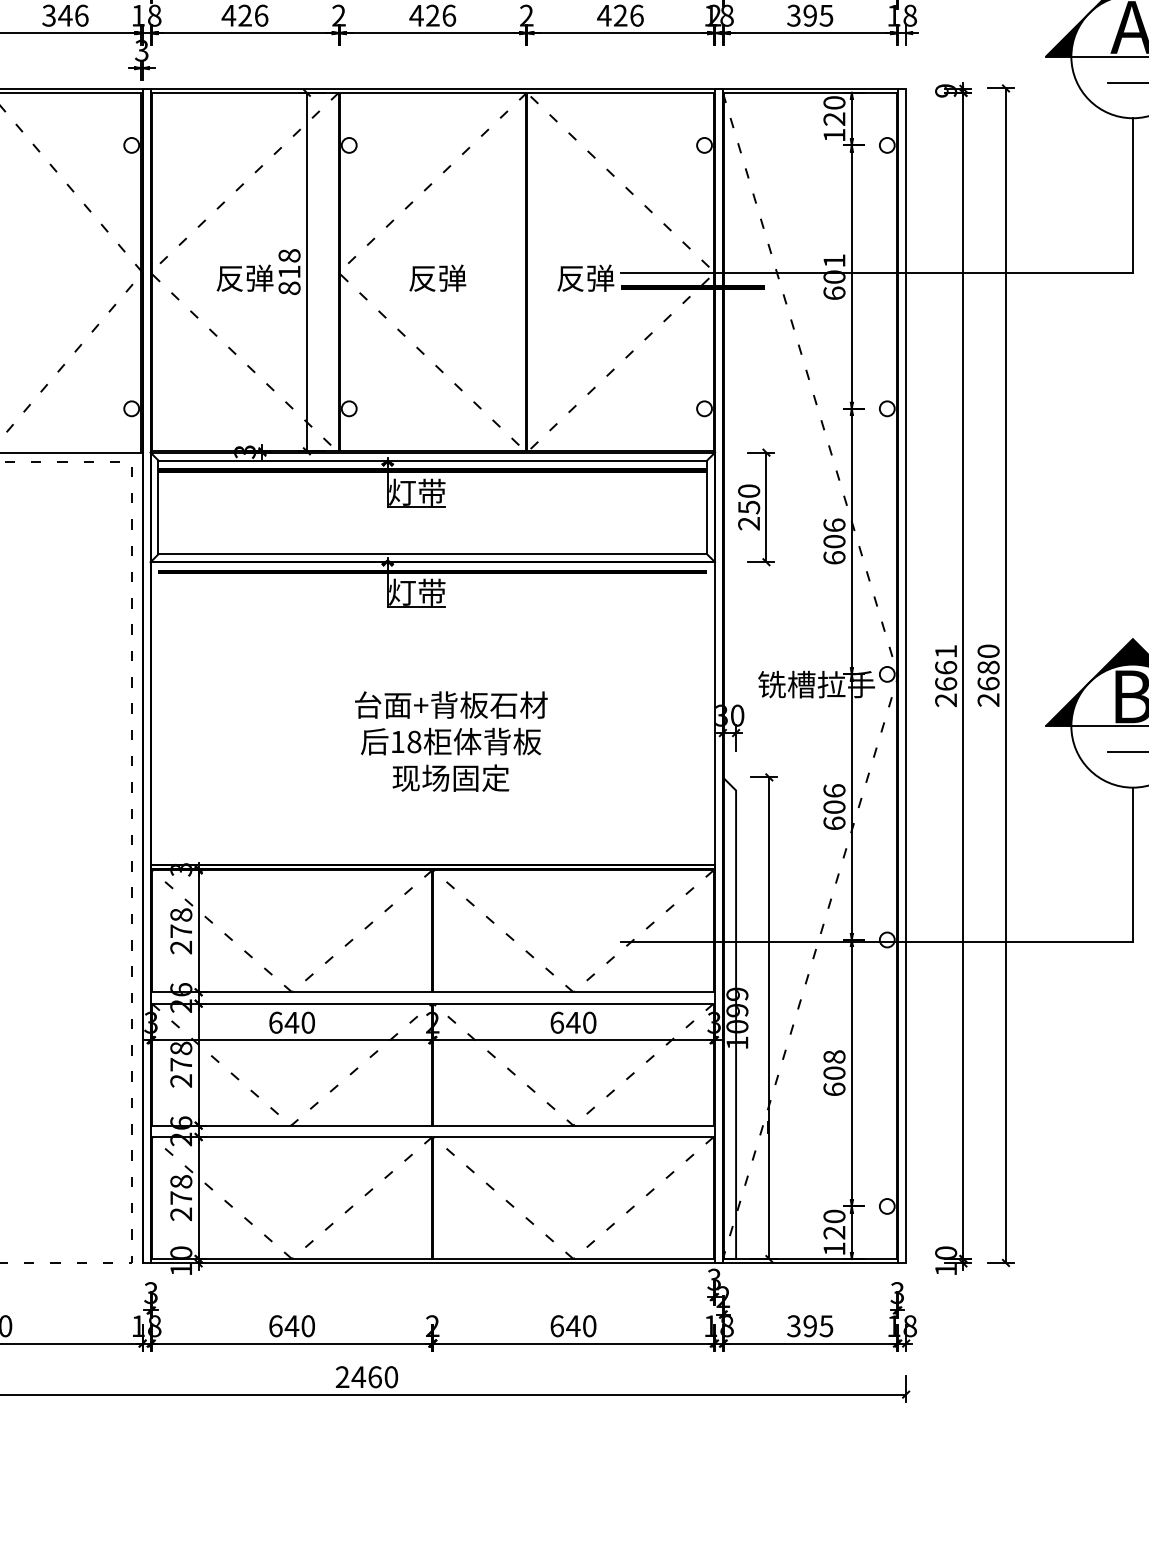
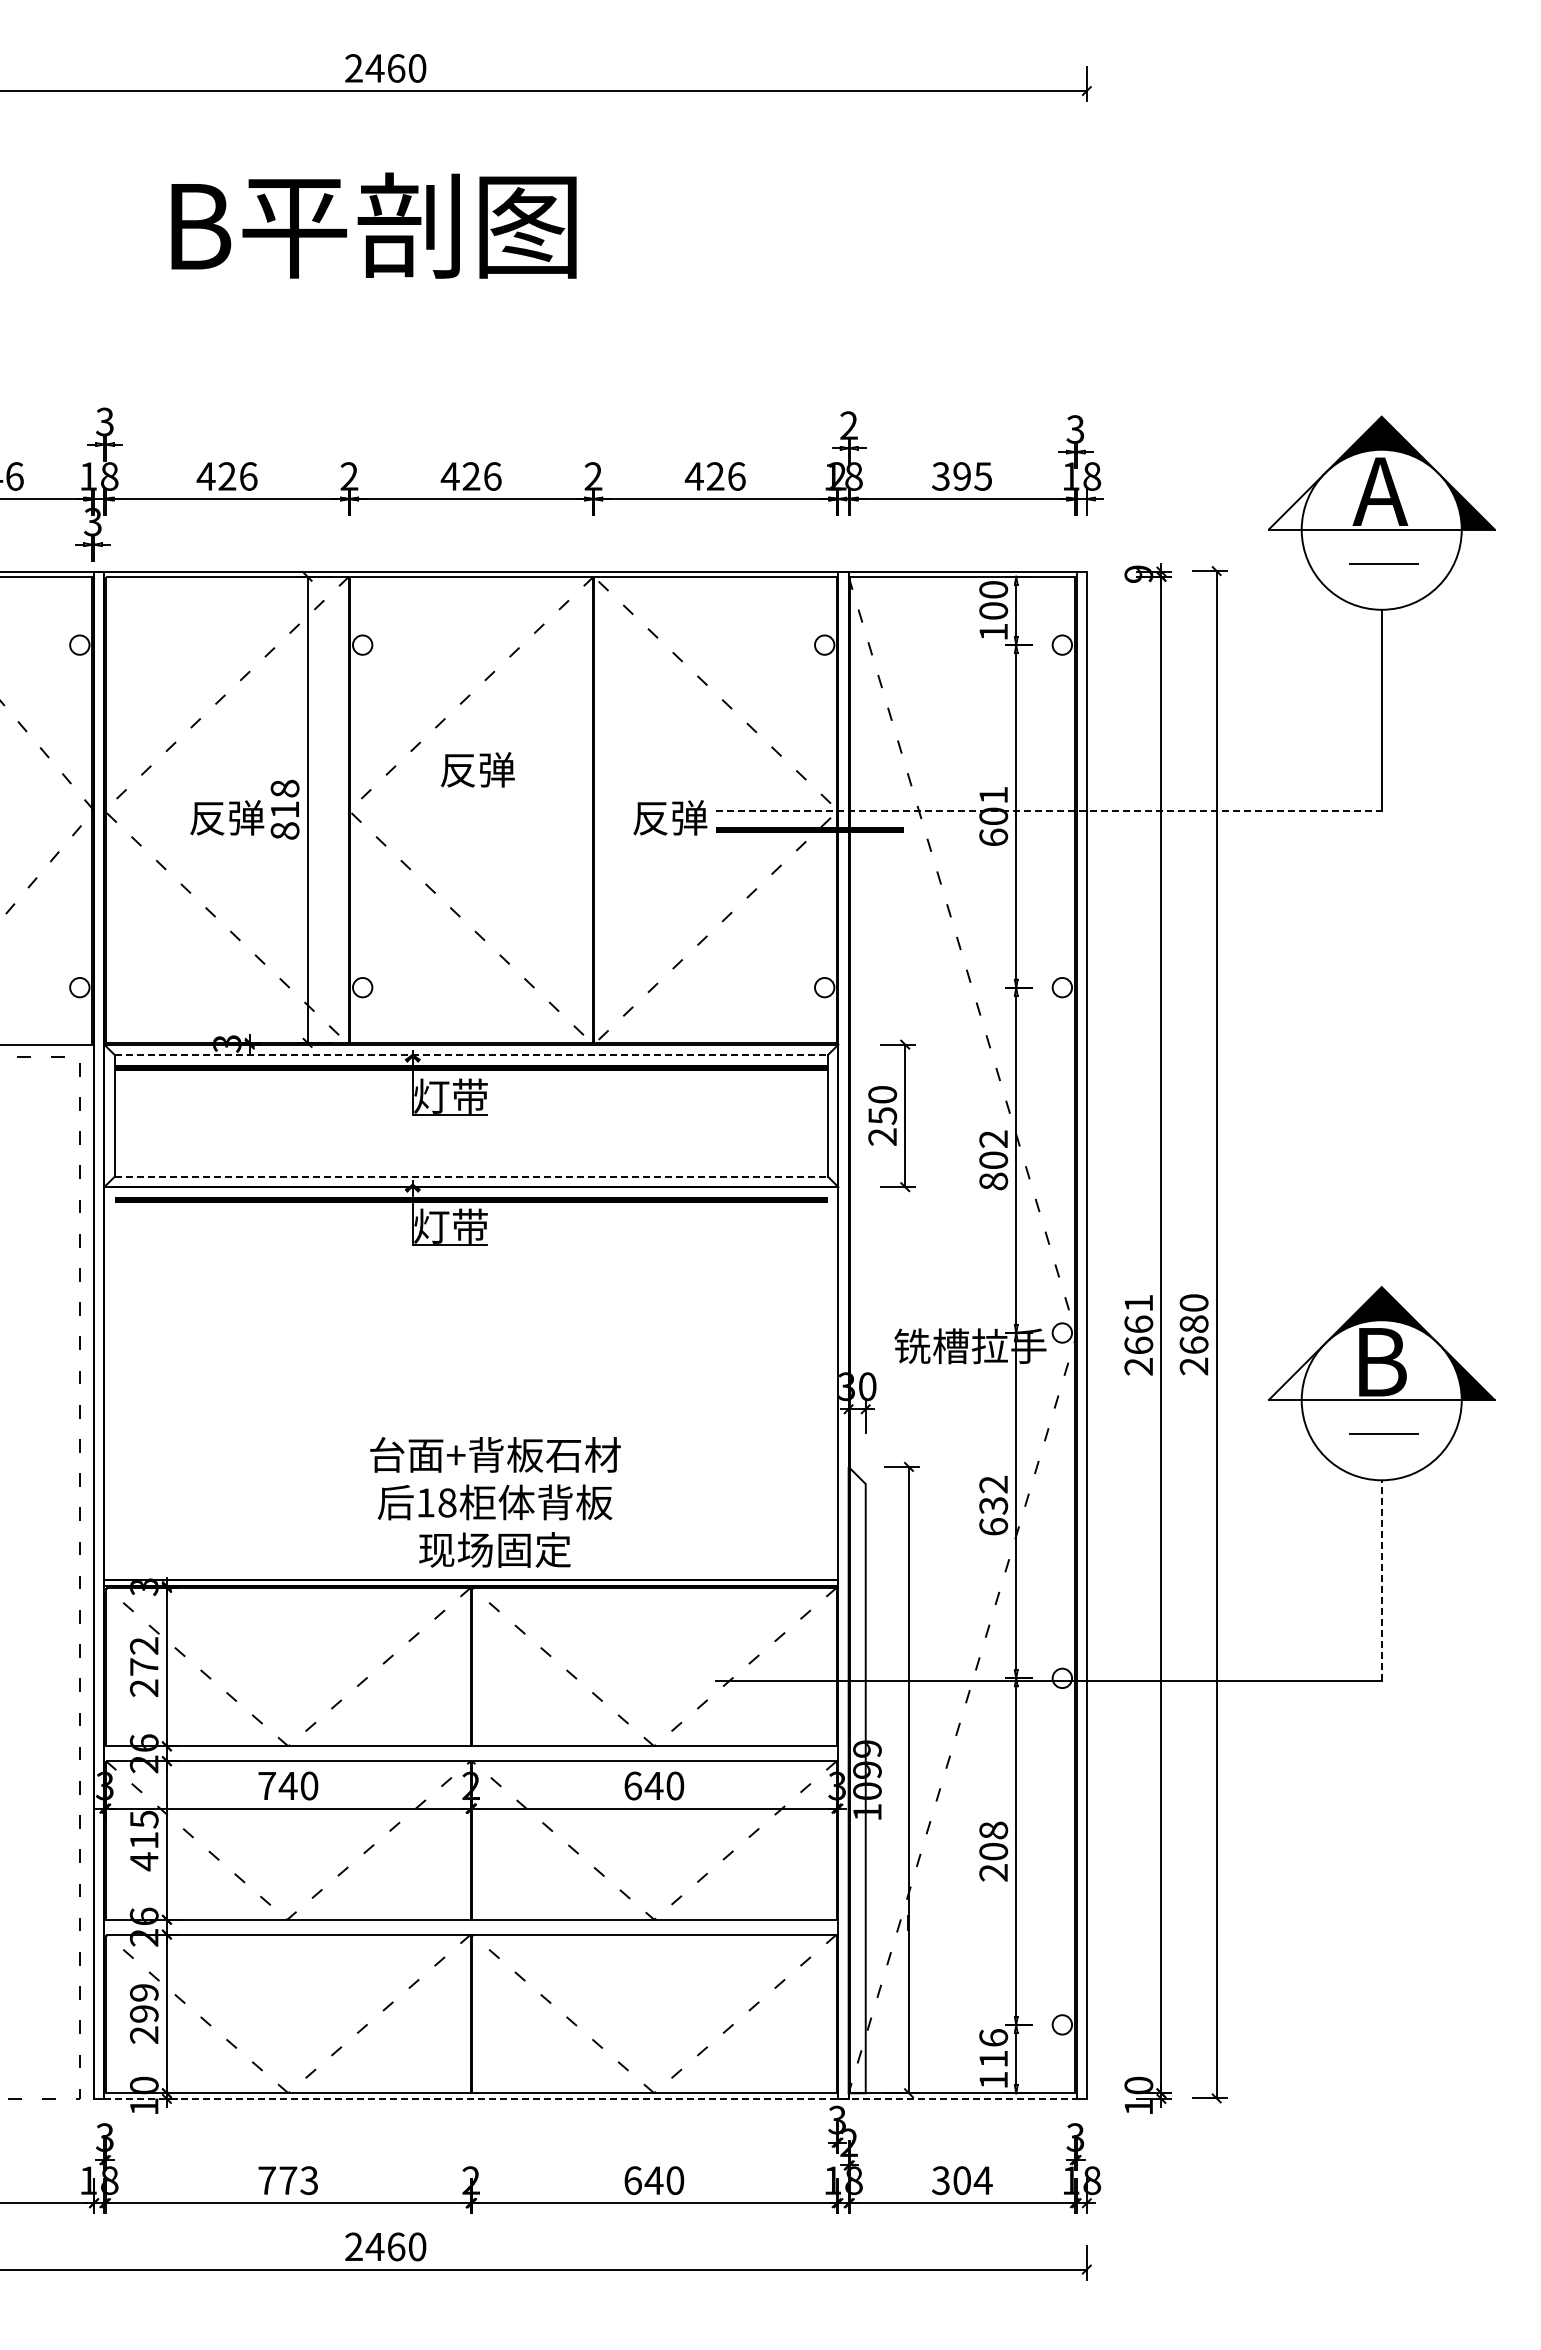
fill: (1067, 34) -> (1296, 501), removed
text: (834, 118) -> (993, 610), 120 -> 100
line: (876, 272) -> (1048, 810), solid -> dashed
text: (437, 277) -> (477, 769), moved
line: (432, 460) -> (471, 1054), solid -> dashed
text: (834, 541) -> (993, 1160), 606 -> 802
line: (432, 554) -> (471, 1176), solid -> dashed
fill: (1067, 703) -> (1296, 1371), removed
text: (451, 741) -> (495, 1502), moved
text: (834, 798) -> (993, 1494), 606 -> 632
line: (1132, 864) -> (1381, 1580), solid -> dashed
text: (180, 914) -> (143, 1645), 278 -> 272
text: (276, 1022) -> (267, 1785), 640 -> 740
text: (180, 1064) -> (143, 1840), 278 -> 415
text: (834, 1089) -> (993, 1872), 608 -> 208
text: (180, 1190) -> (143, 2003), 278 -> 299
text: (834, 1224) -> (993, 2048), 120 -> 116
line: (524, 1263) -> (590, 2098), solid -> dashed
text: (292, 1326) -> (288, 2180), 640 -> 773
text: (818, 1326) -> (972, 2180), 395 -> 304

